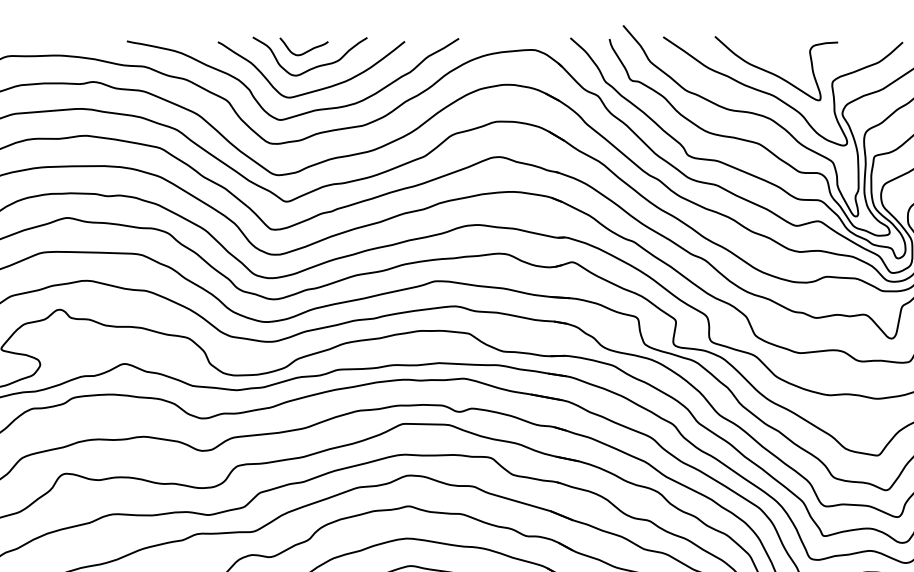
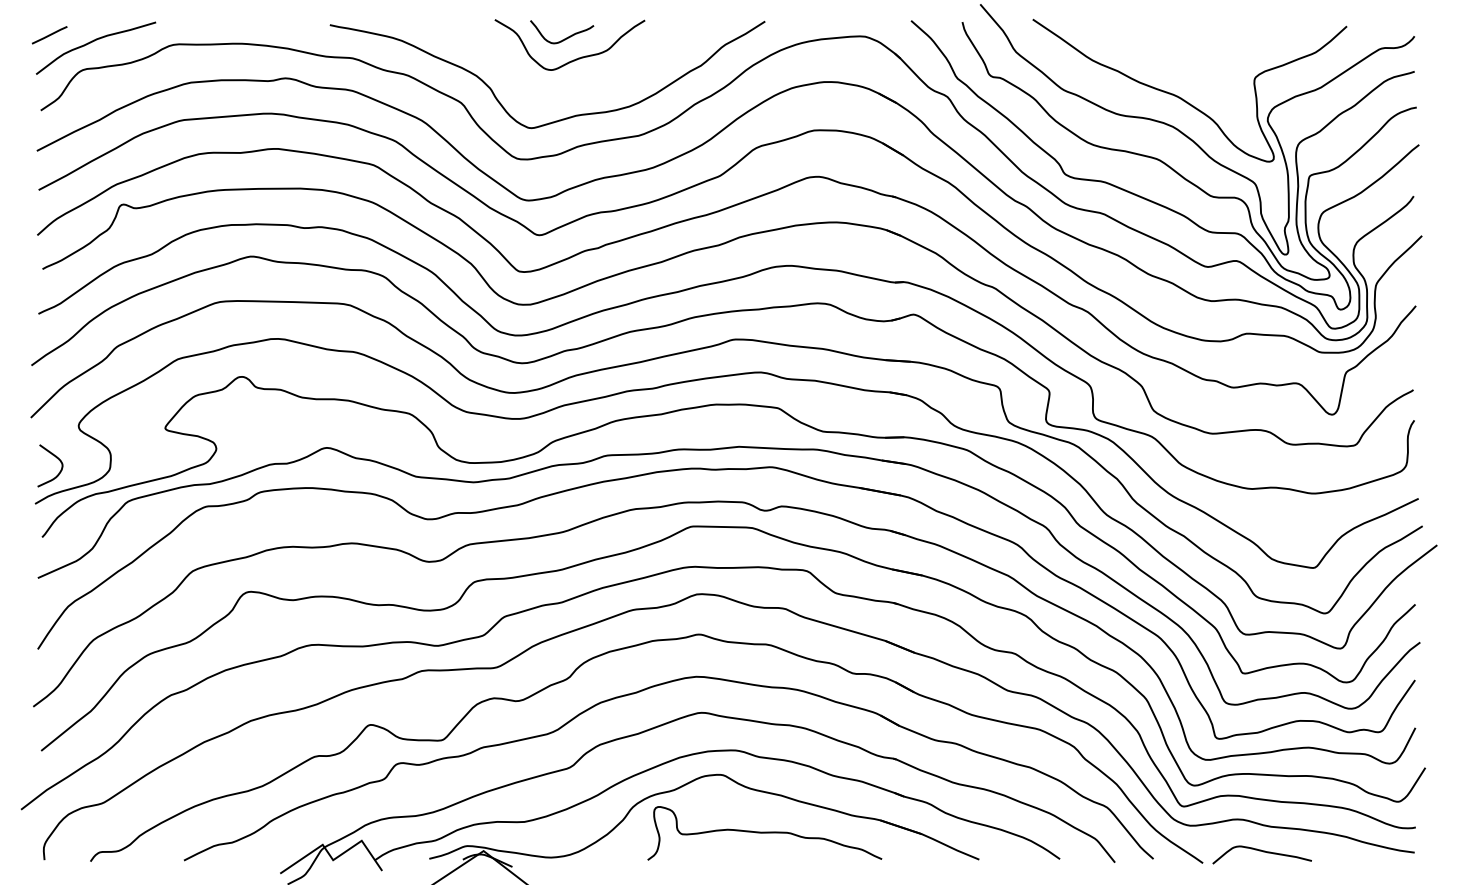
curve: (772, 72) -> (1176, 66), removed
curve: (316, 89) -> (578, 88), removed

